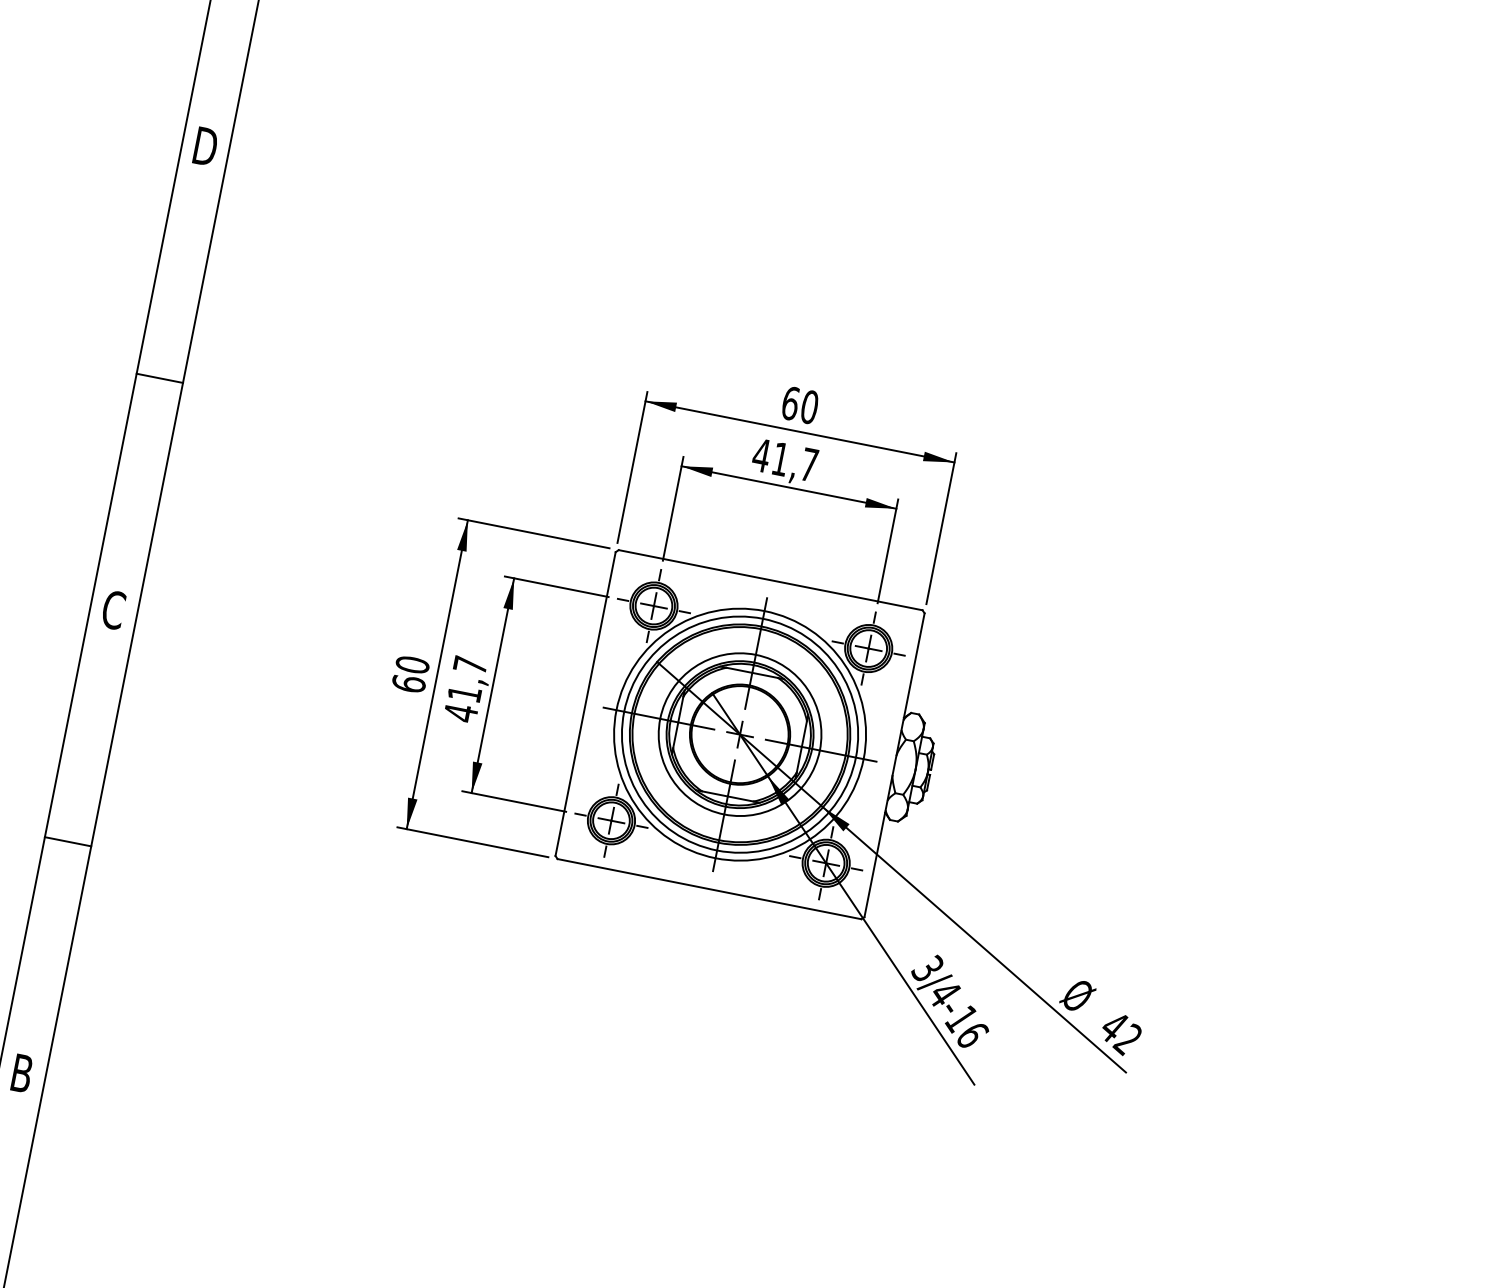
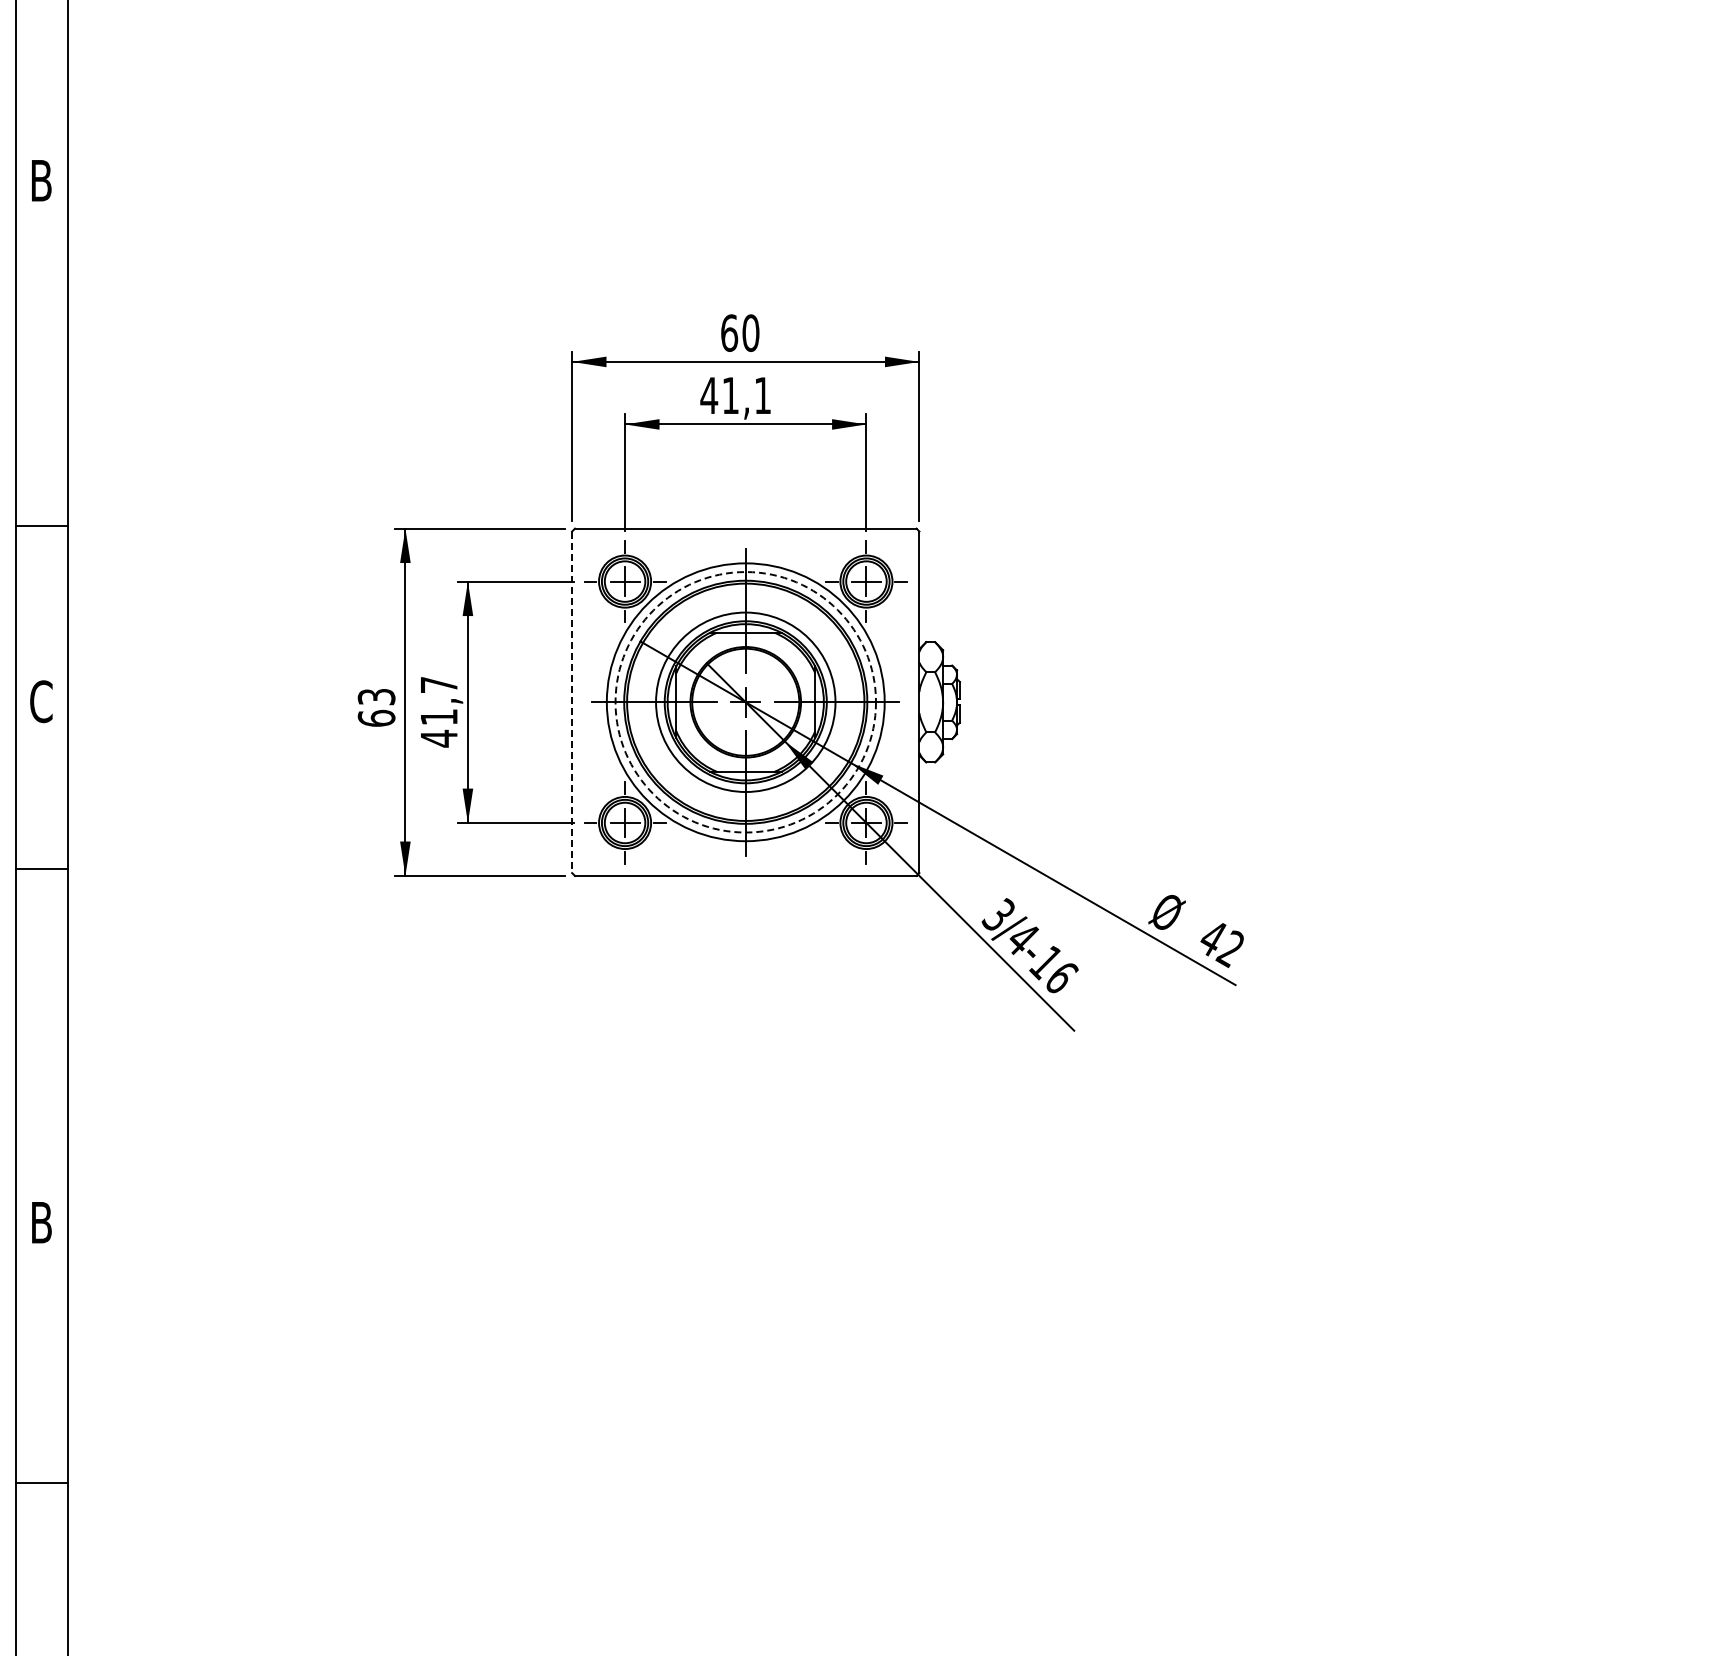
text: (205, 146) -> (41, 180), D -> B
line: (159, 378) -> (41, 526), moved
text: (808, 464) -> (762, 395), 41,7 -> 41,1
text: (412, 664) -> (376, 696), 60 -> 63
line: (585, 704) -> (572, 702), solid -> dashed
circle: (739, 734) -> (745, 702), solid -> dashed
line: (67, 842) -> (41, 869), moved

